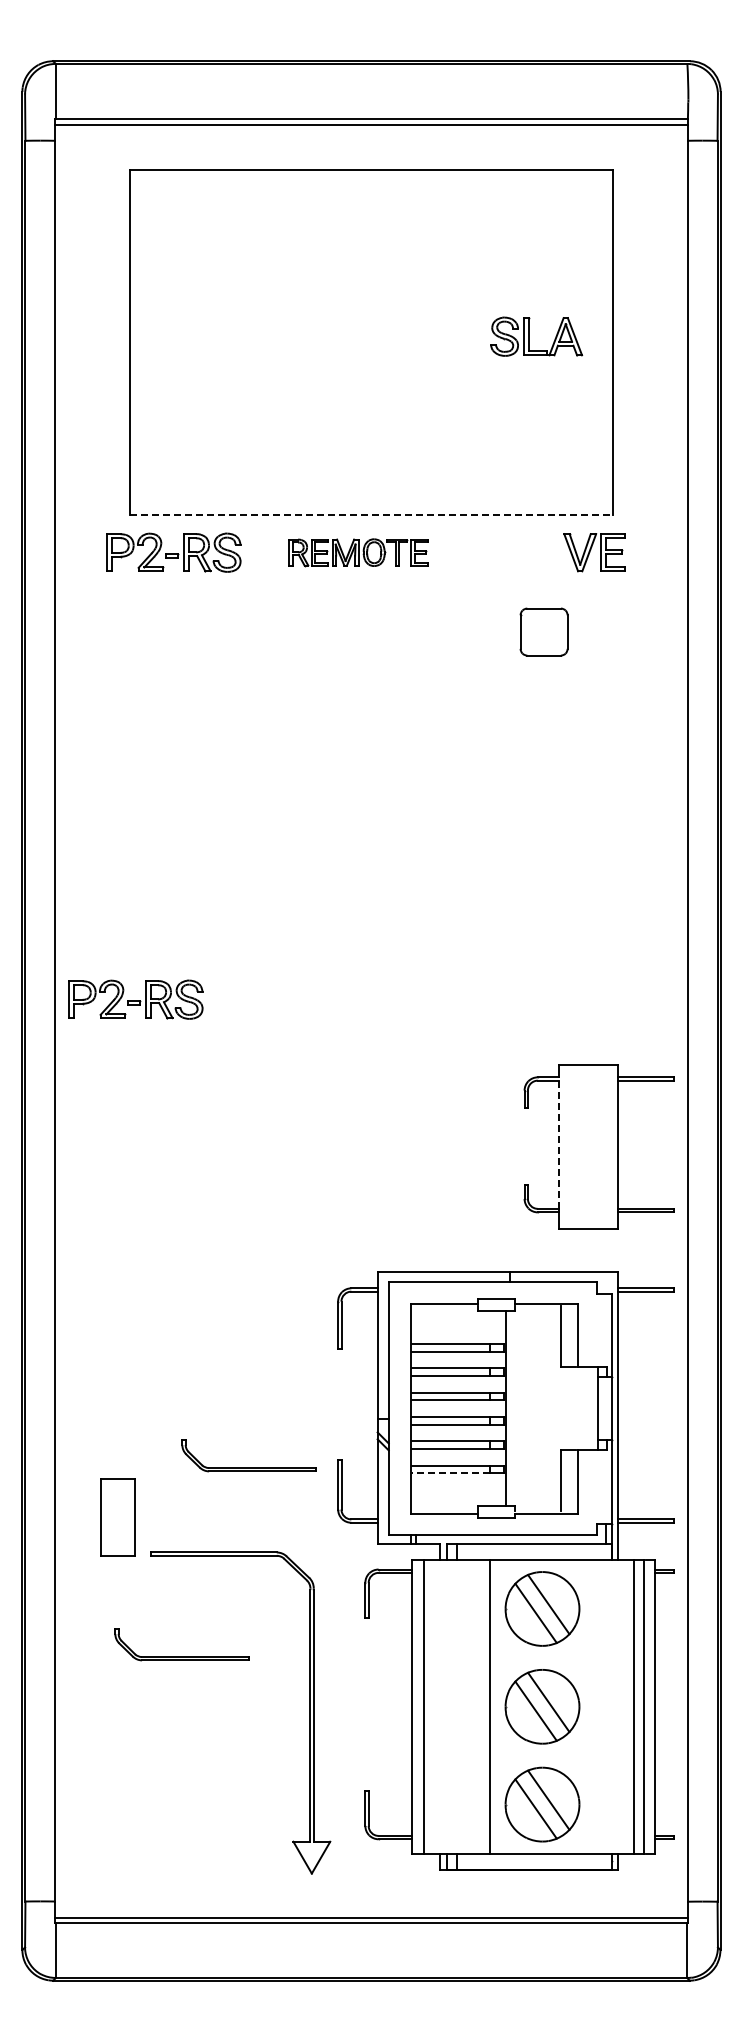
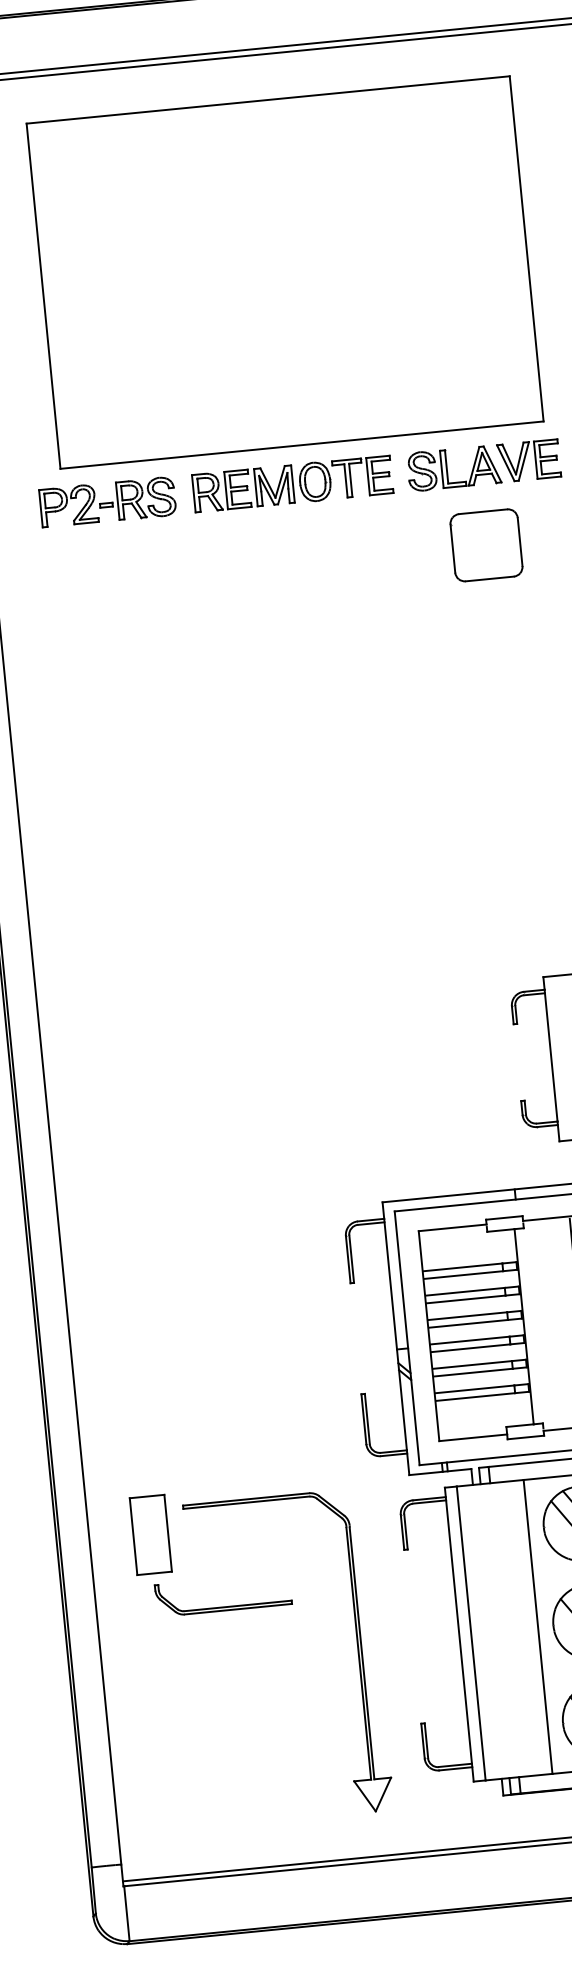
part: (529, 336) -> (446, 468), moved
line: (371, 515) -> (302, 445), dashed -> solid
part: (358, 552) -> (292, 483), size x1.43
part: (543, 631) -> (485, 544), size x1.43
part: (135, 999) -> (113, 953), removed
line: (558, 1143) -> (551, 1056), dashed -> solid
part: (248, 1467) -> (272, 1410), removed
line: (450, 1473) -> (475, 1397), dashed -> solid
part: (117, 1517) -> (150, 1535), moved

